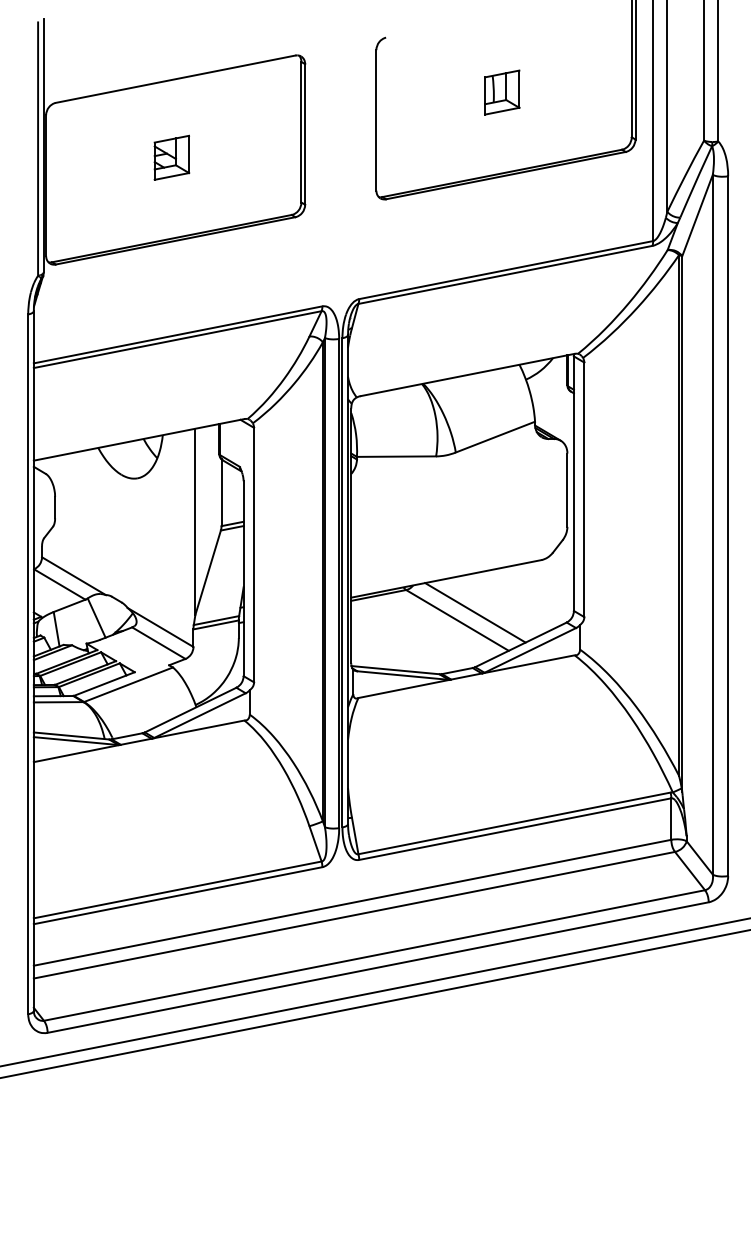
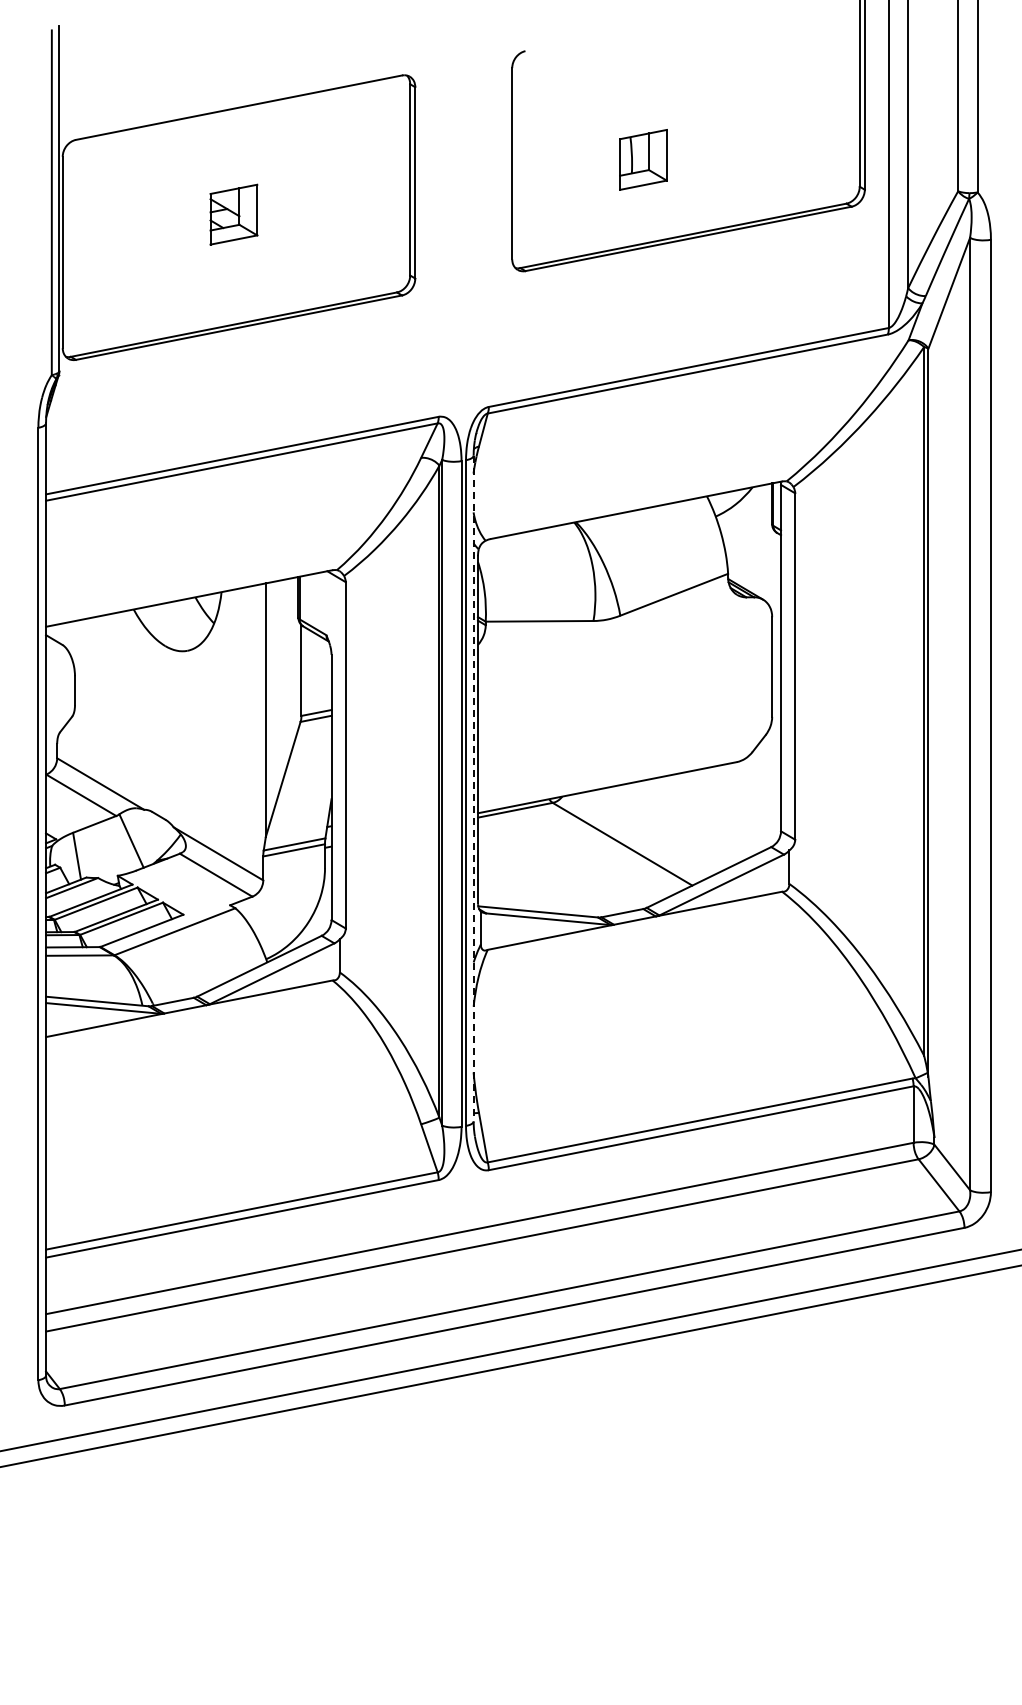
part: (502, 92) -> (643, 159), moved
line: (347, 579) -> (473, 788), solid -> dashed
line: (475, 612) -> (646, 833), removed

